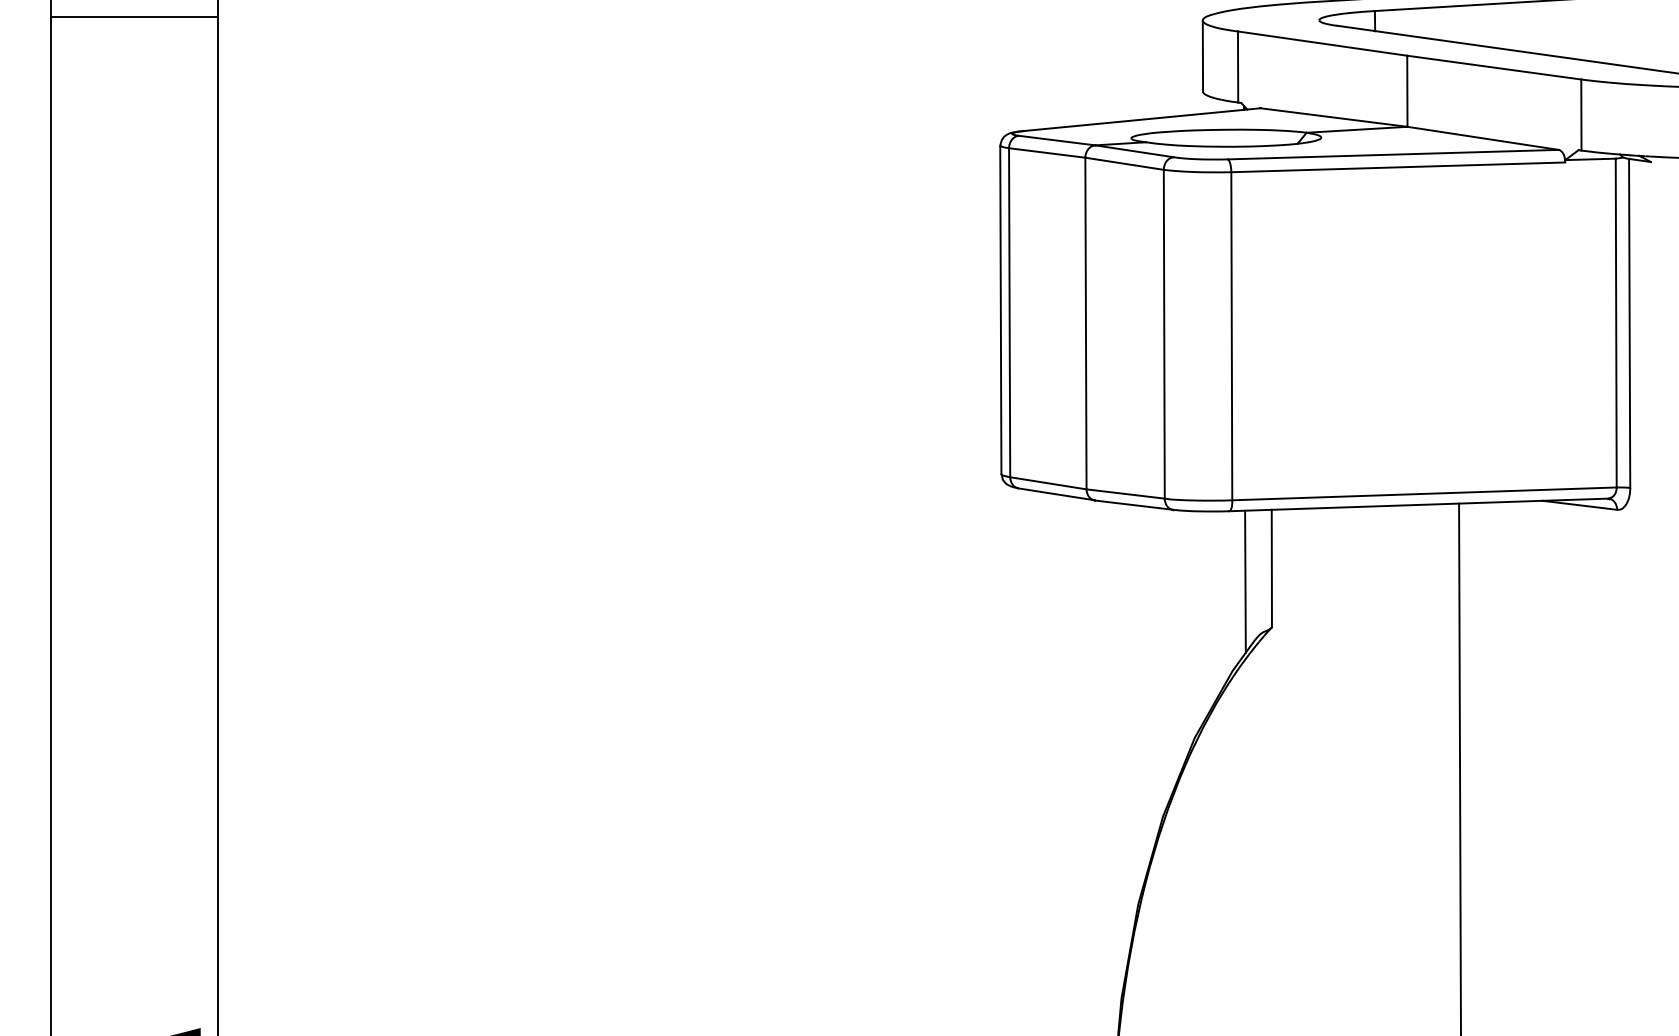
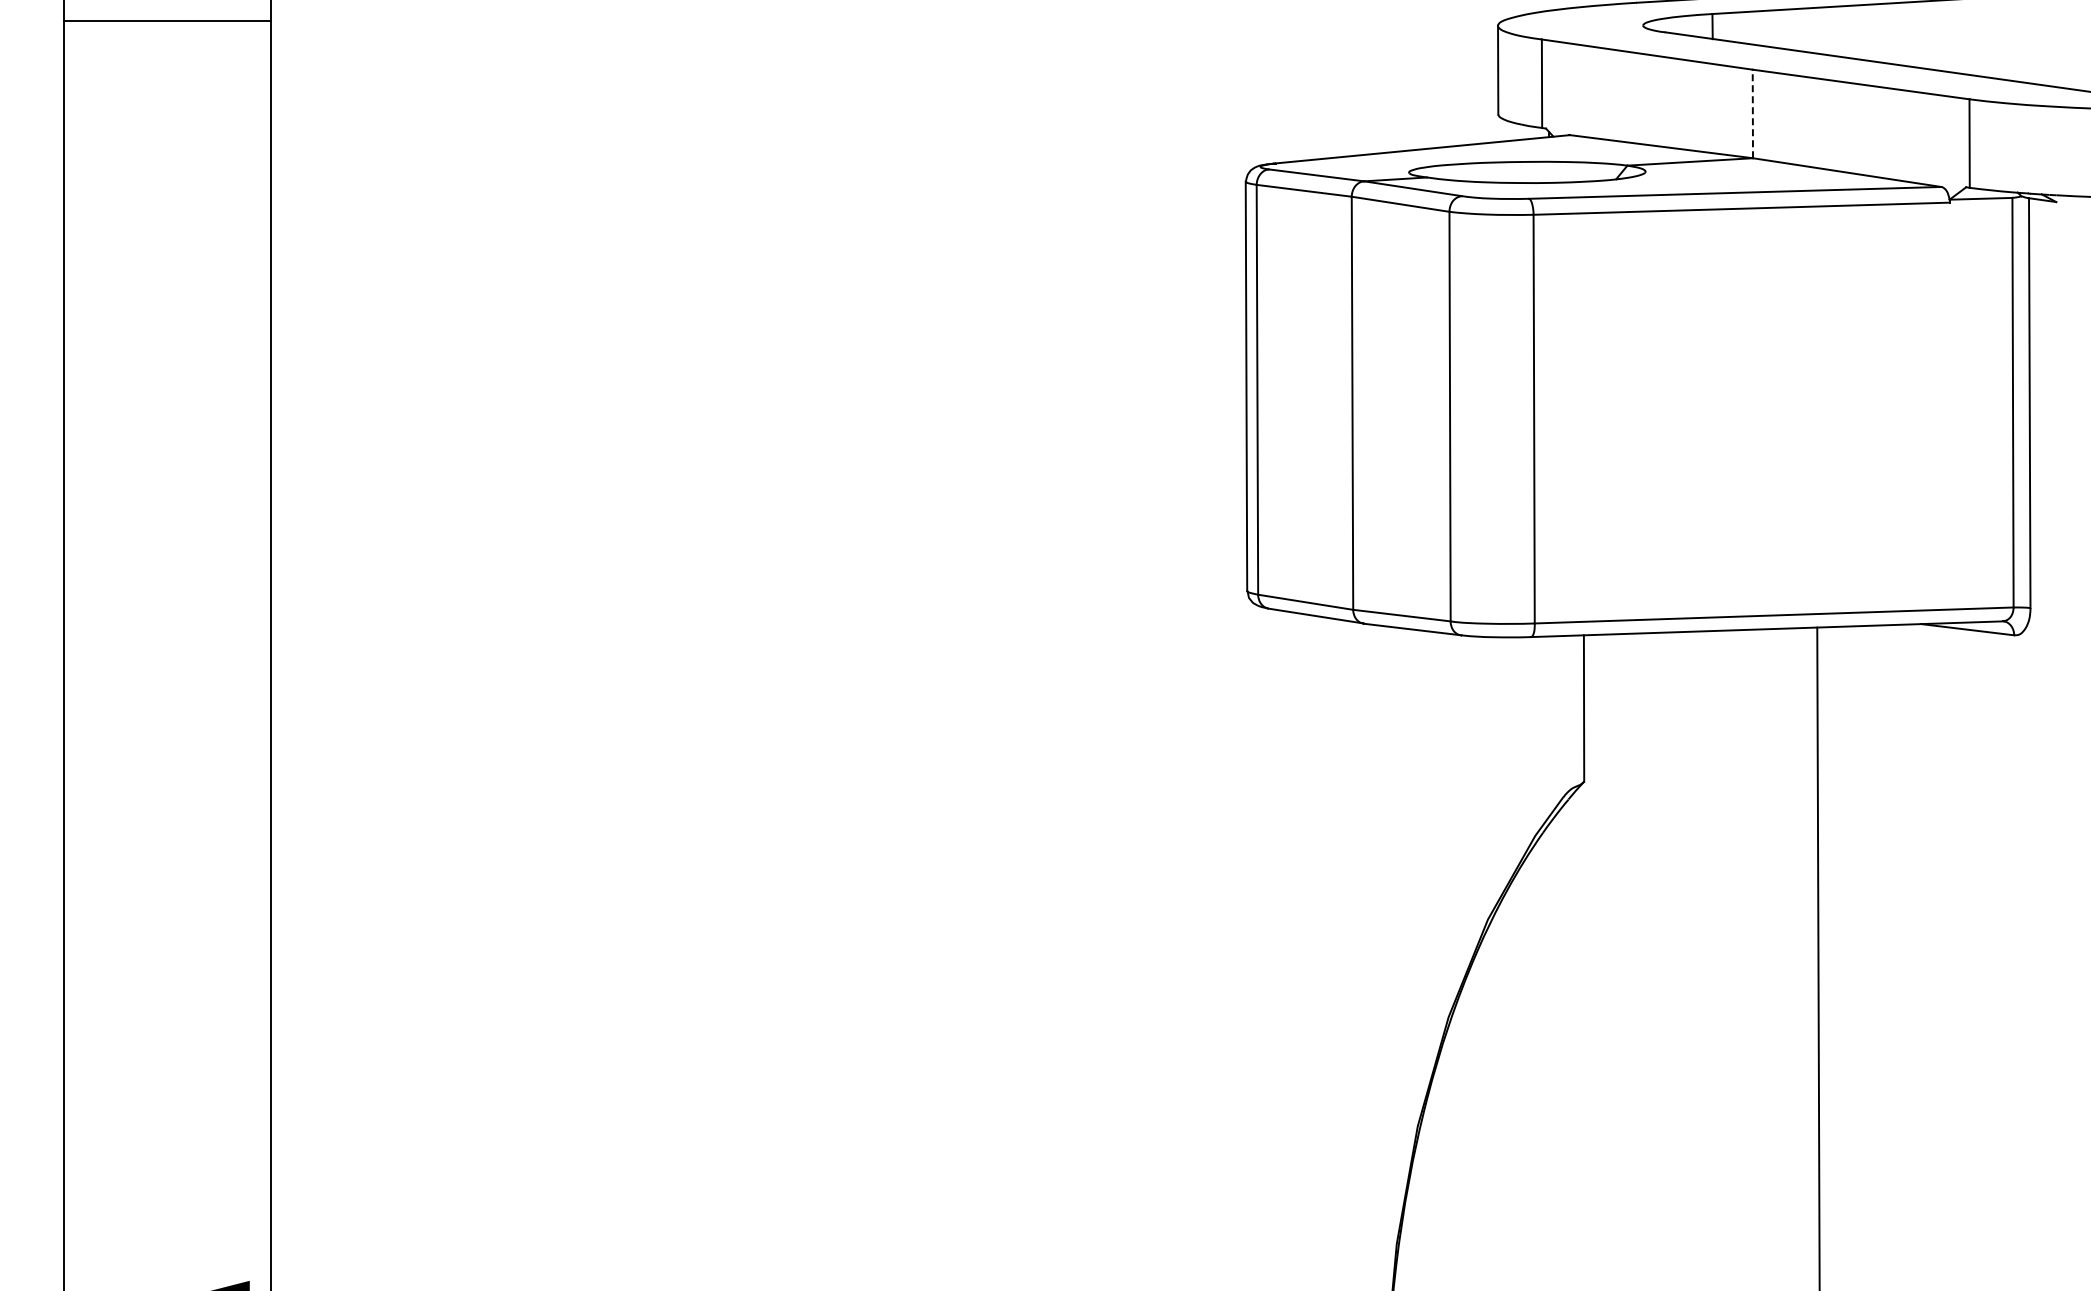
line: (1407, 90) -> (1752, 113), solid -> dashed
line: (1244, 581) -> (1550, 724), removed

